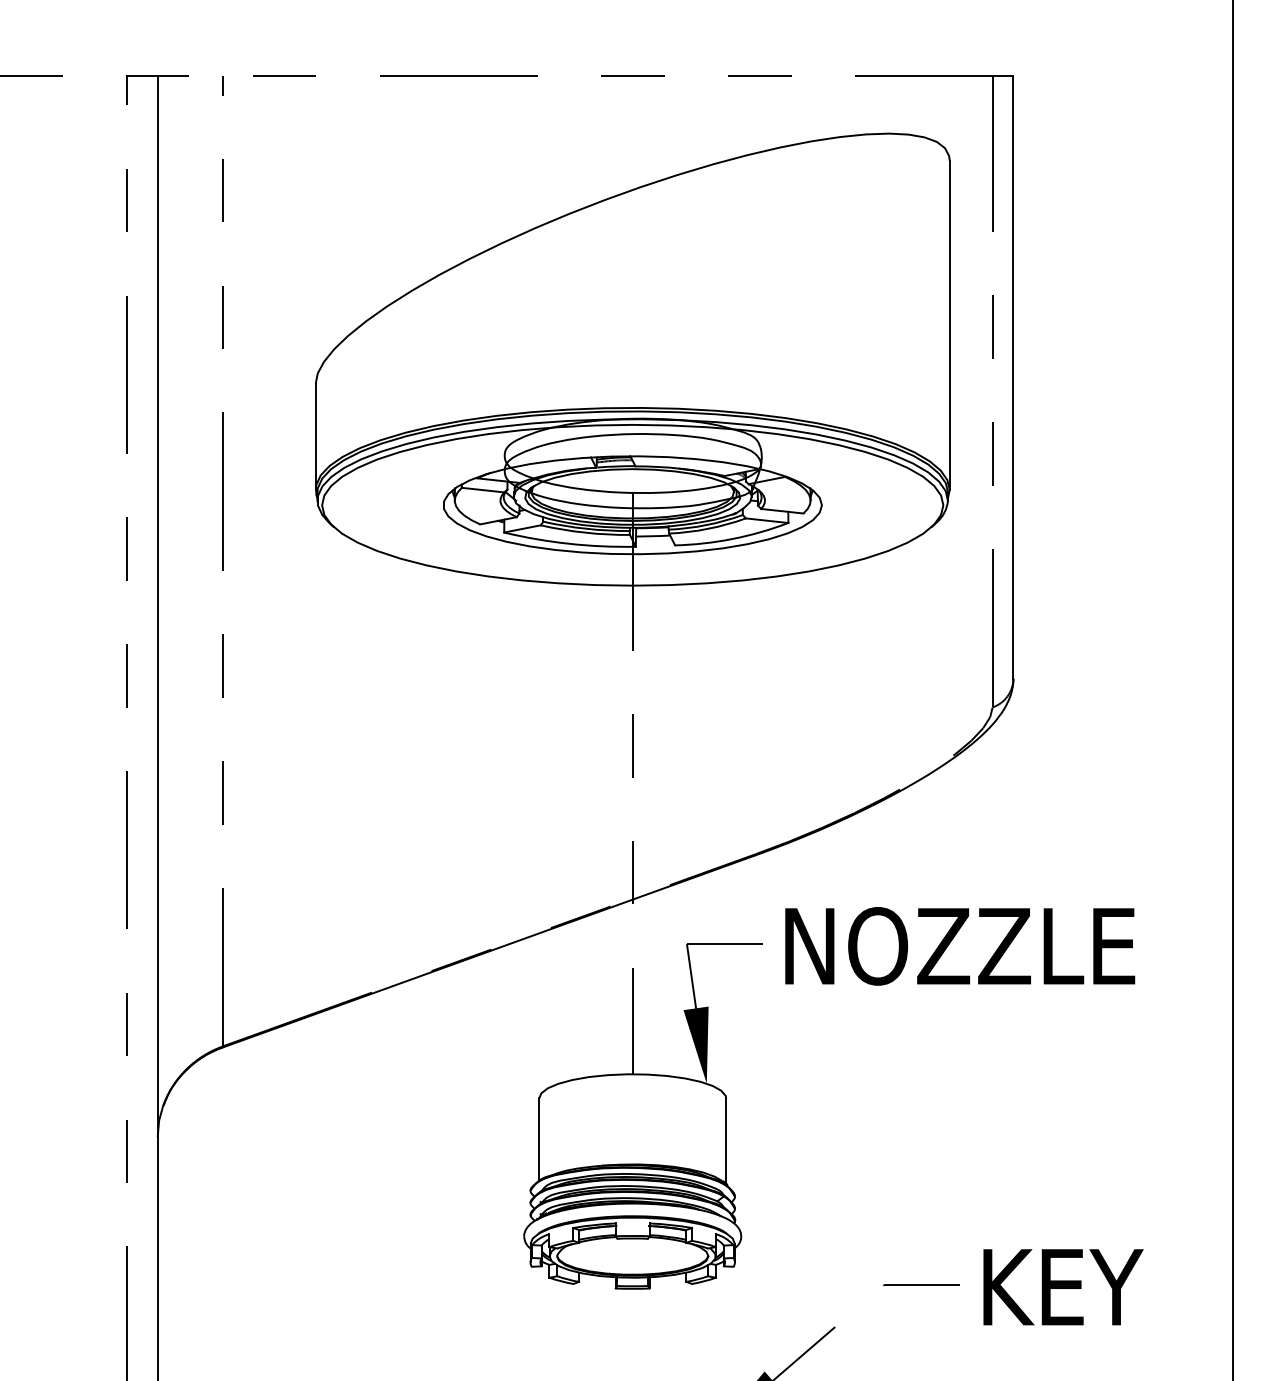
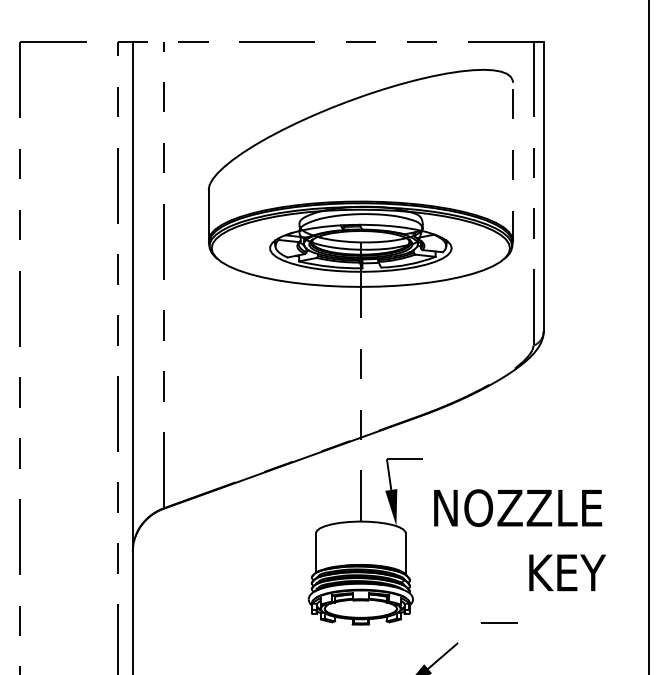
line: (950, 324) -> (513, 161), solid -> dashed
text: (960, 944) -> (518, 507), moved
text: (1062, 1286) -> (567, 572), moved

